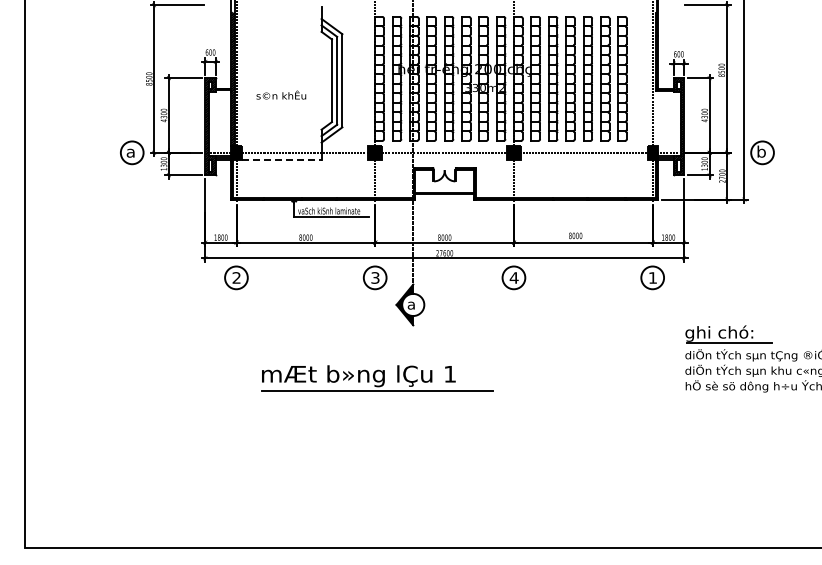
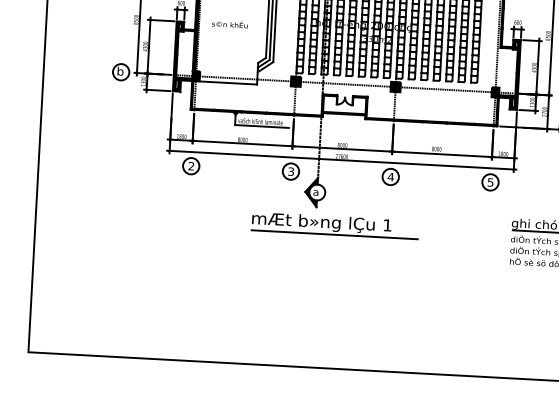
text: (281, 94) -> (229, 23), moved
text: (130, 151) -> (119, 71), a -> b
line: (281, 159) -> (228, 82), dashed -> solid
text: (652, 277) -> (490, 182), 1 -> 5
part: (377, 378) -> (335, 225), moved

